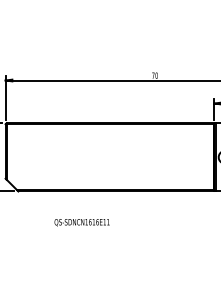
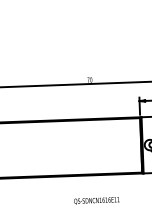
text: (81, 222) -> (96, 200), moved

